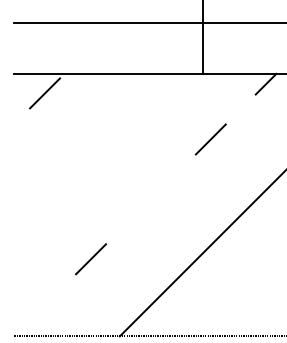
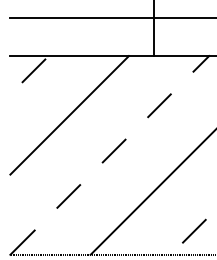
line: (91, 152) -> (69, 115), added
line: (150, 198) -> (113, 150), added
line: (257, 304) -> (194, 230), added
line: (29, 320) -> (22, 242), added

